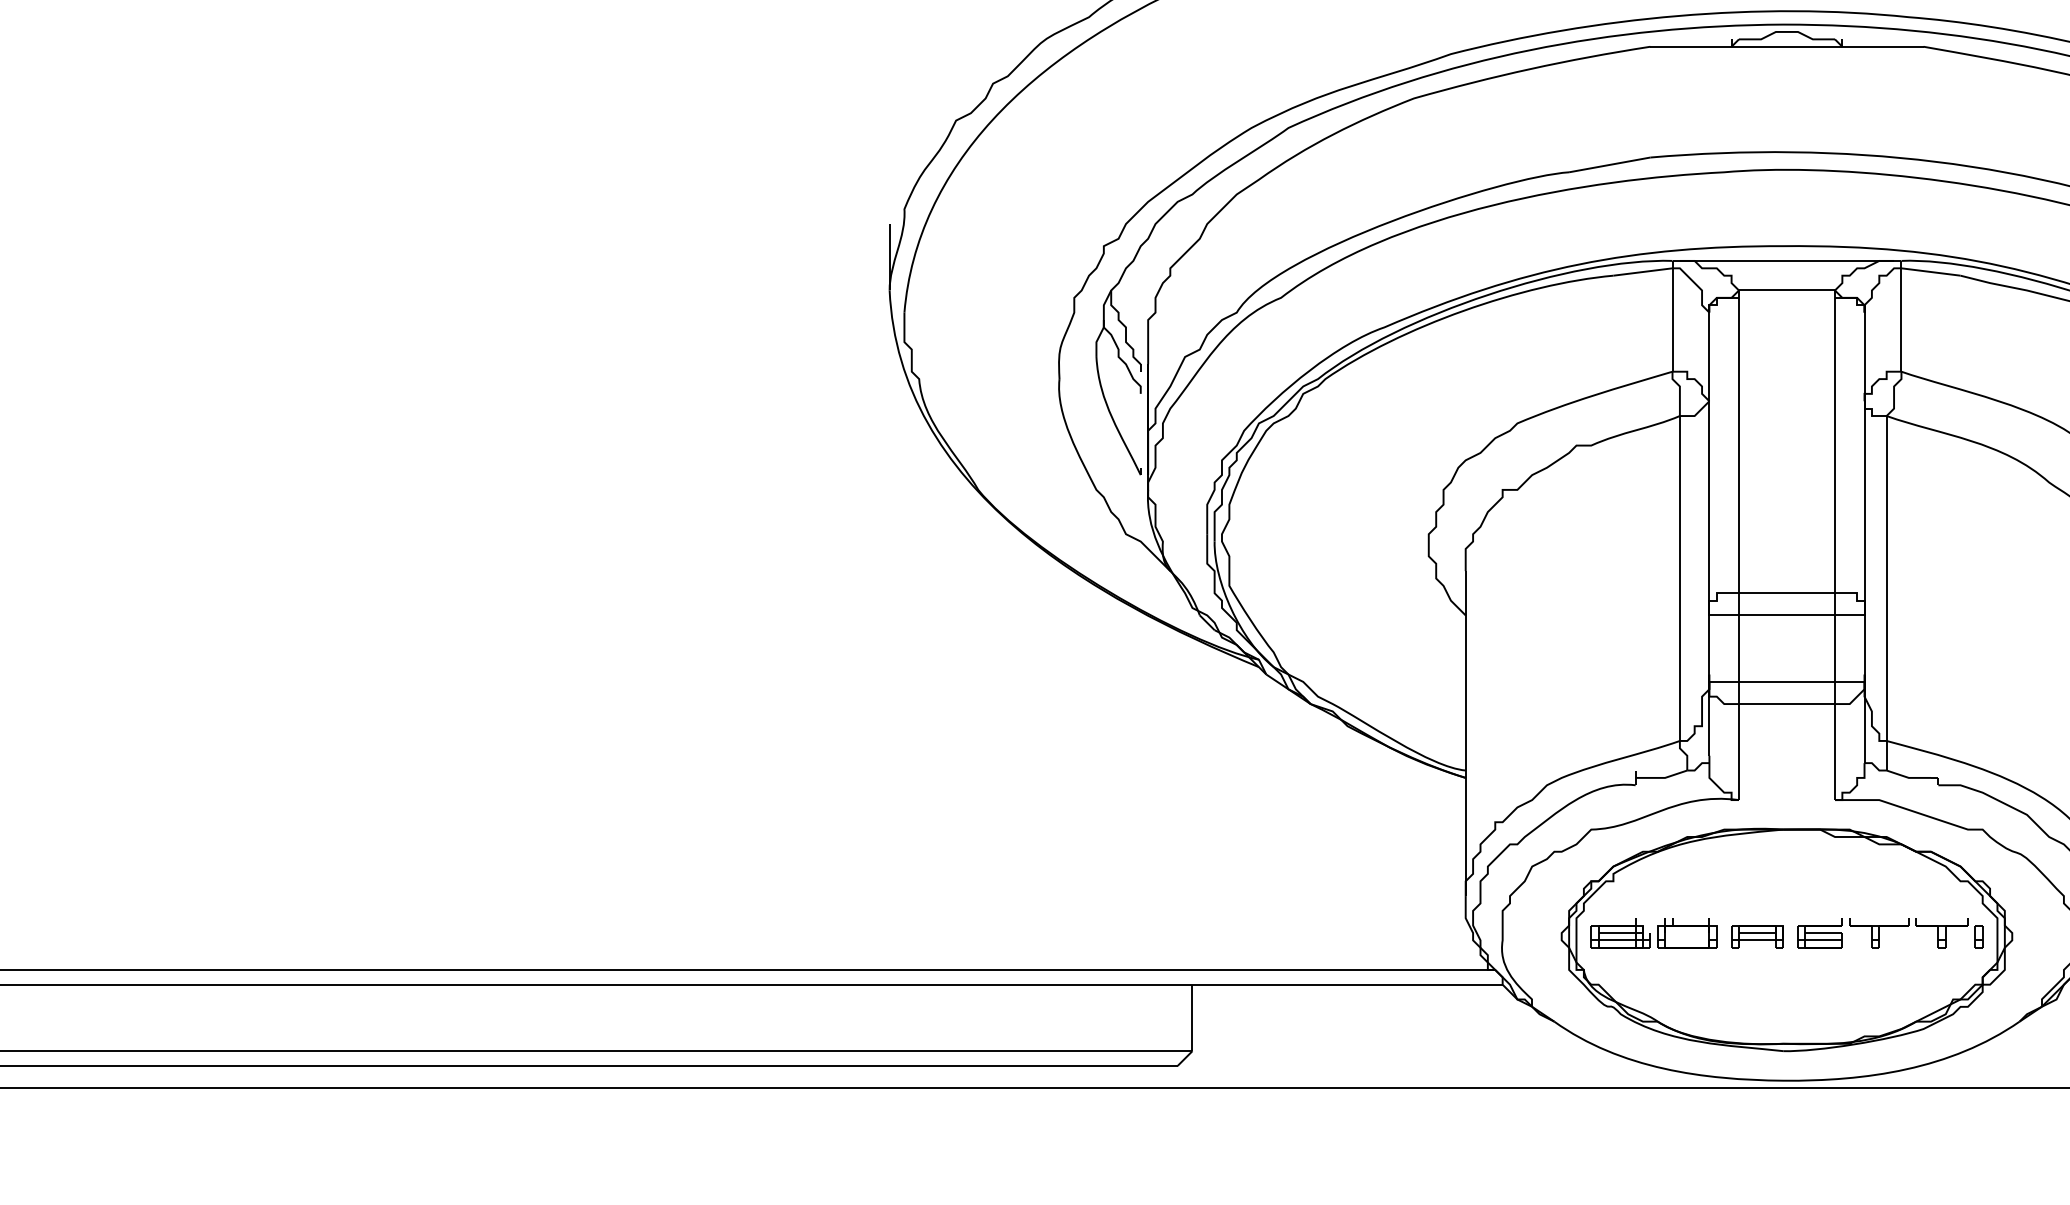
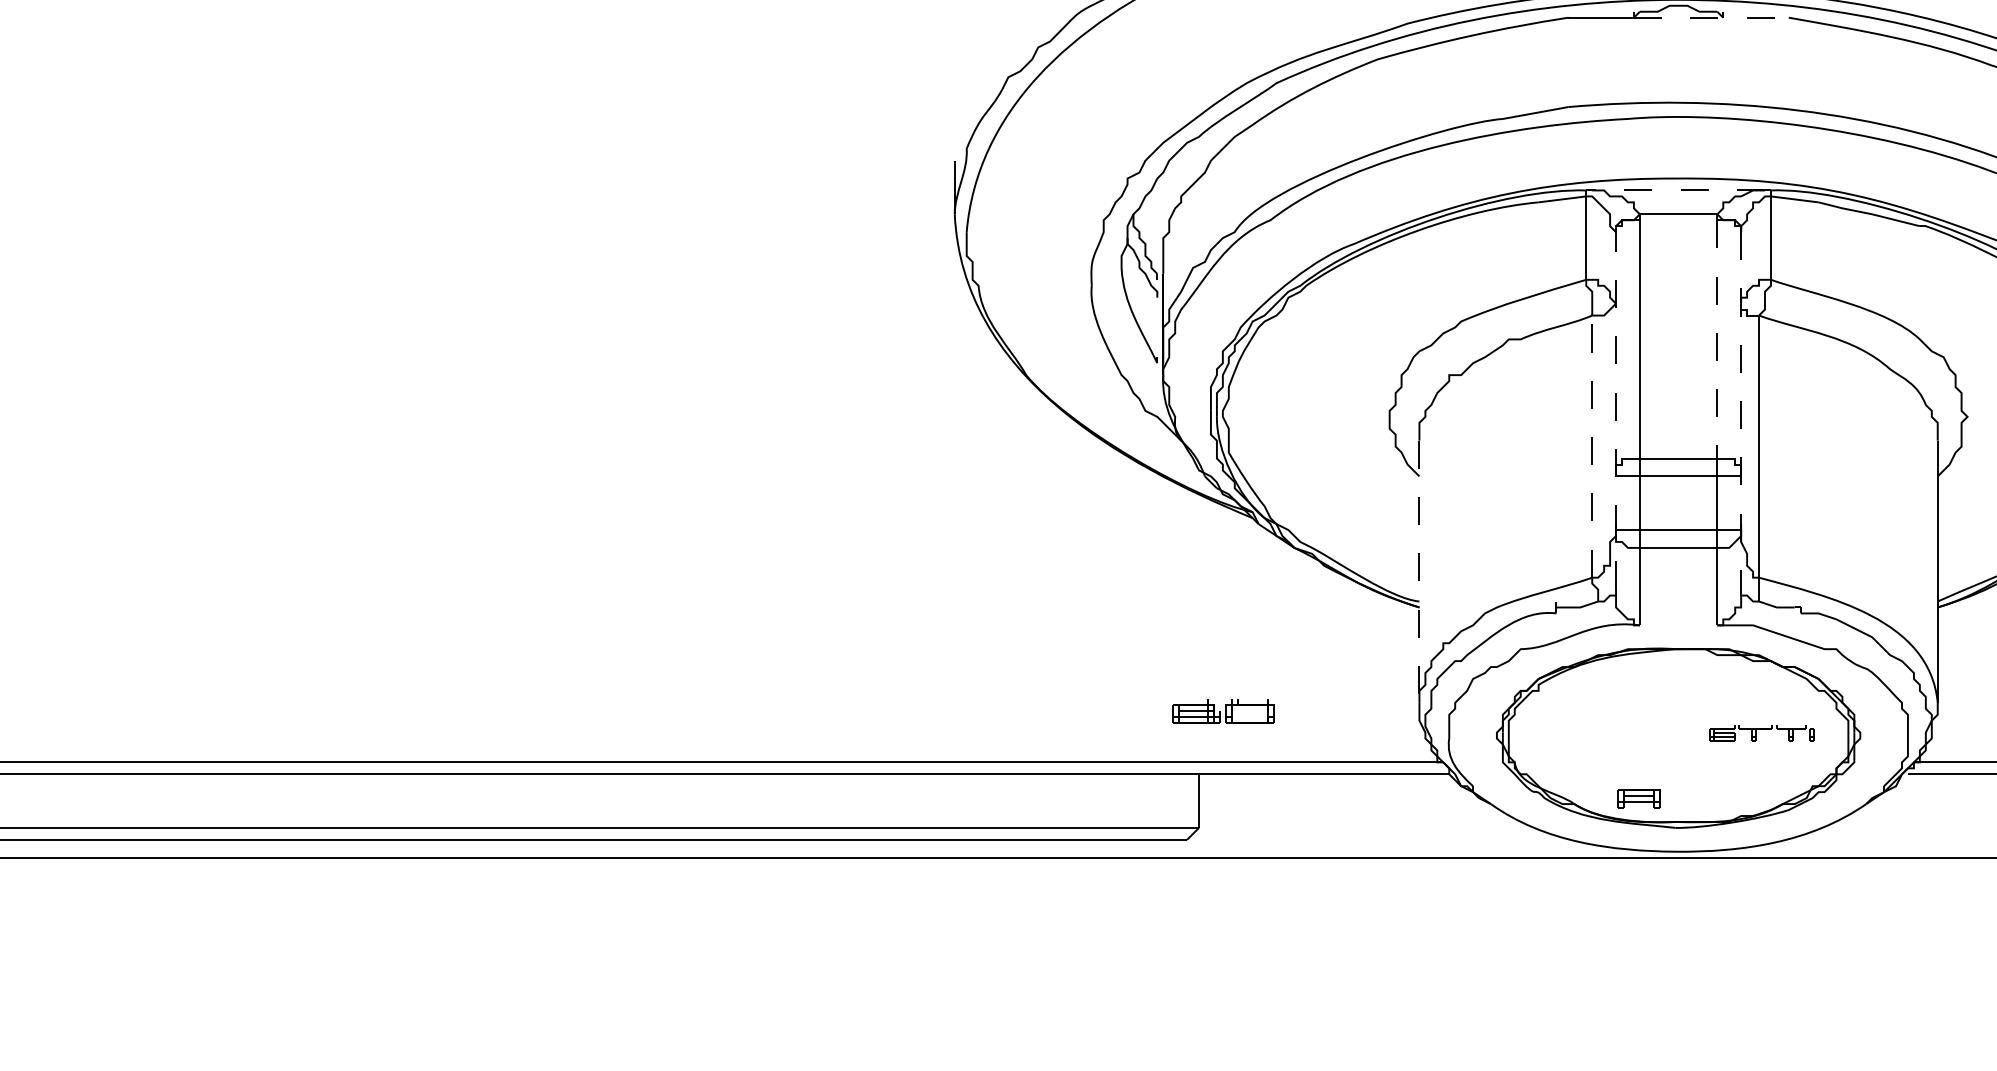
line: (1827, 46) -> (1711, 17), solid -> dashed
line: (1786, 260) -> (1678, 190), solid -> dashed
line: (1835, 445) -> (1717, 339), solid -> dashed
line: (1709, 533) -> (1616, 410), solid -> dashed
line: (1864, 533) -> (1741, 410), solid -> dashed
line: (1680, 578) -> (1592, 446), solid -> dashed
line: (1465, 734) -> (1419, 572), solid -> dashed
part: (1654, 934) -> (1223, 711), moved
part: (1889, 934) -> (1761, 733), size x0.7
part: (1757, 936) -> (1638, 798), moved

